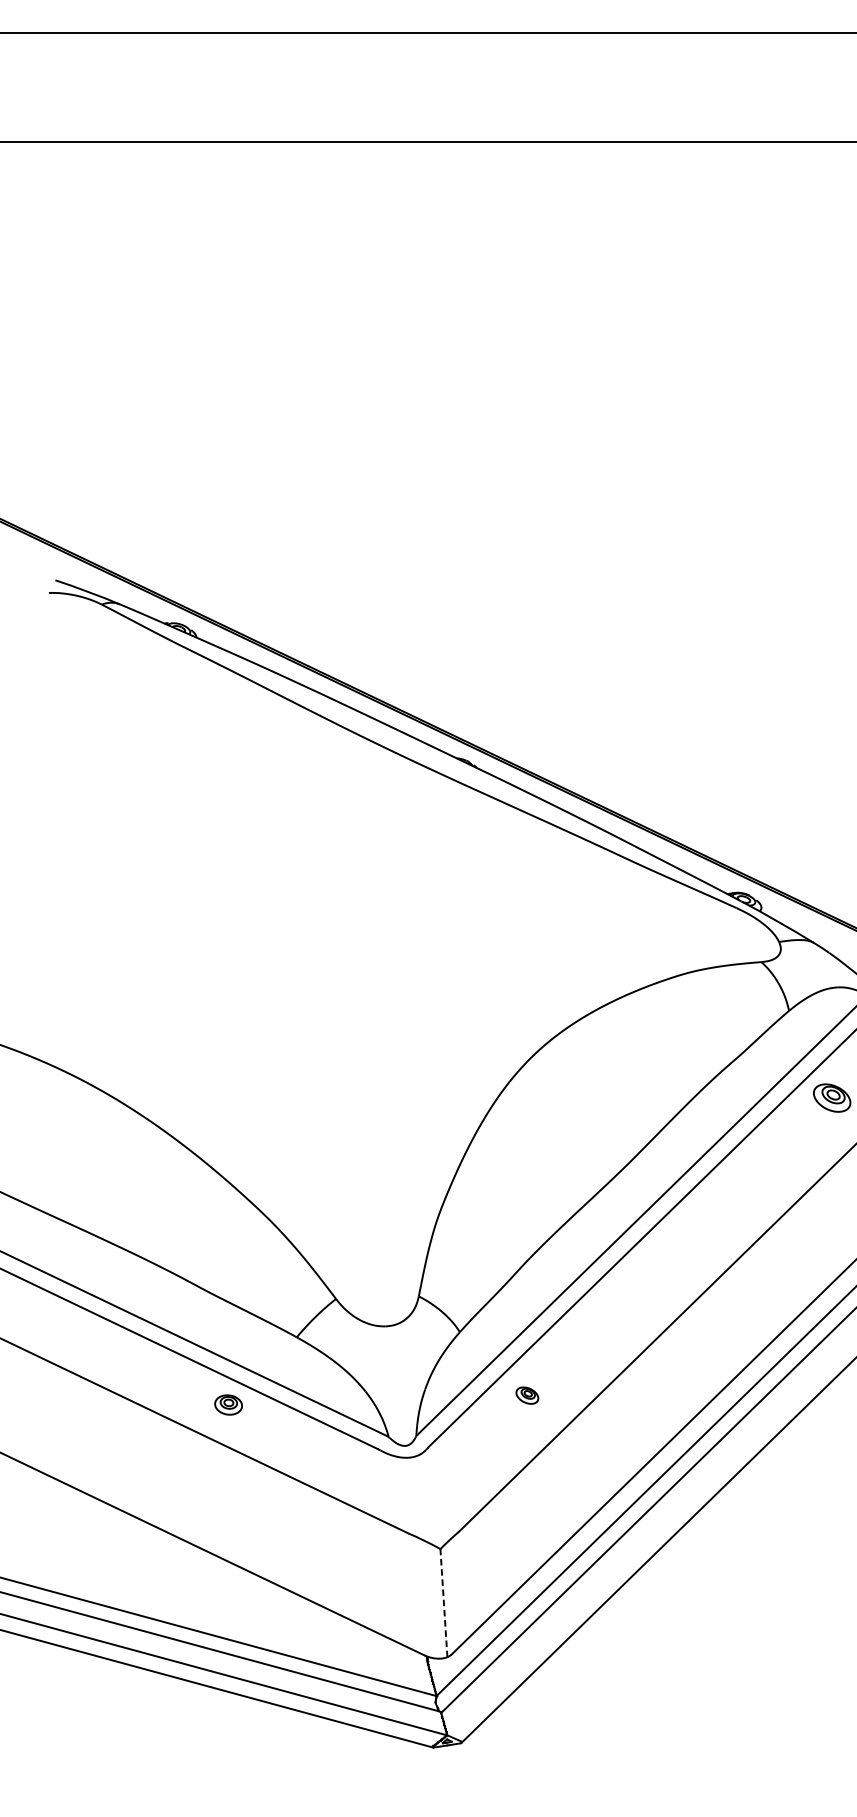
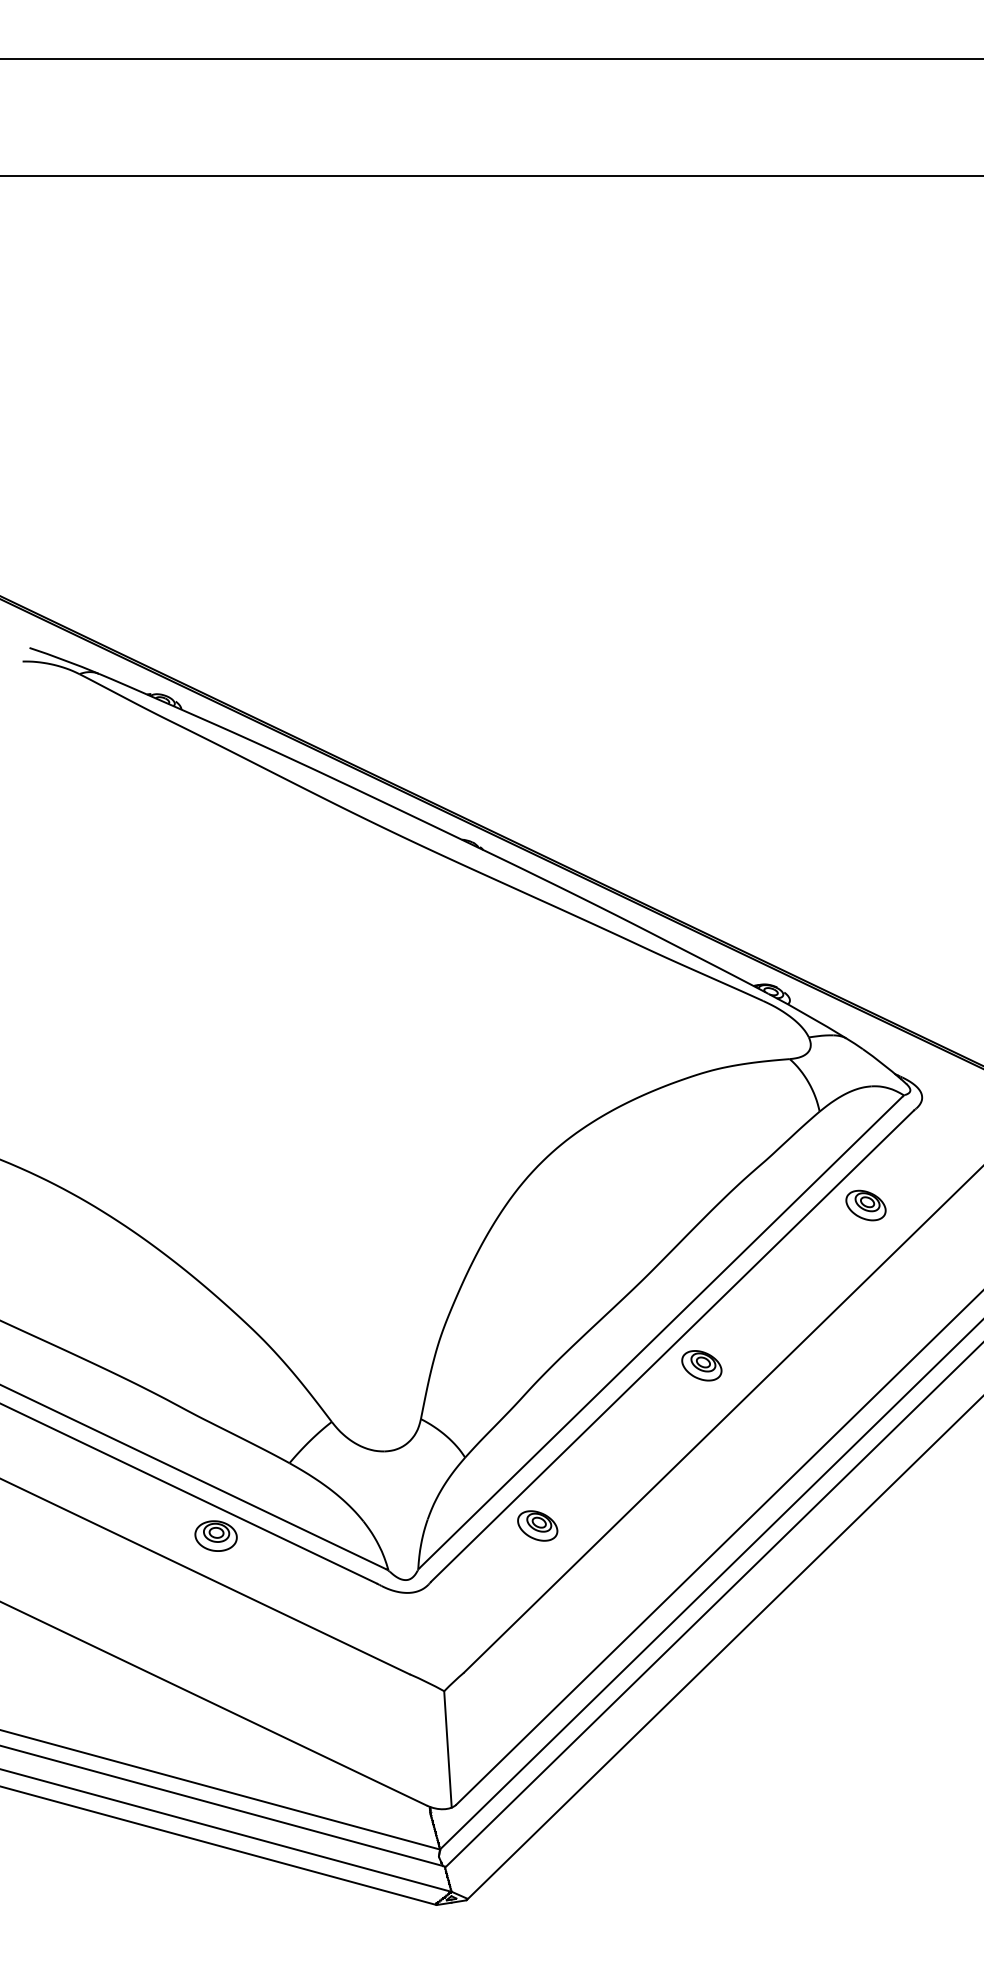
part: (679, 1246) -> (701, 1365), added
part: (527, 1395) -> (537, 1525), size x1.67
part: (228, 1404) -> (215, 1535), size x1.43
line: (443, 1602) -> (447, 1748), dashed -> solid

